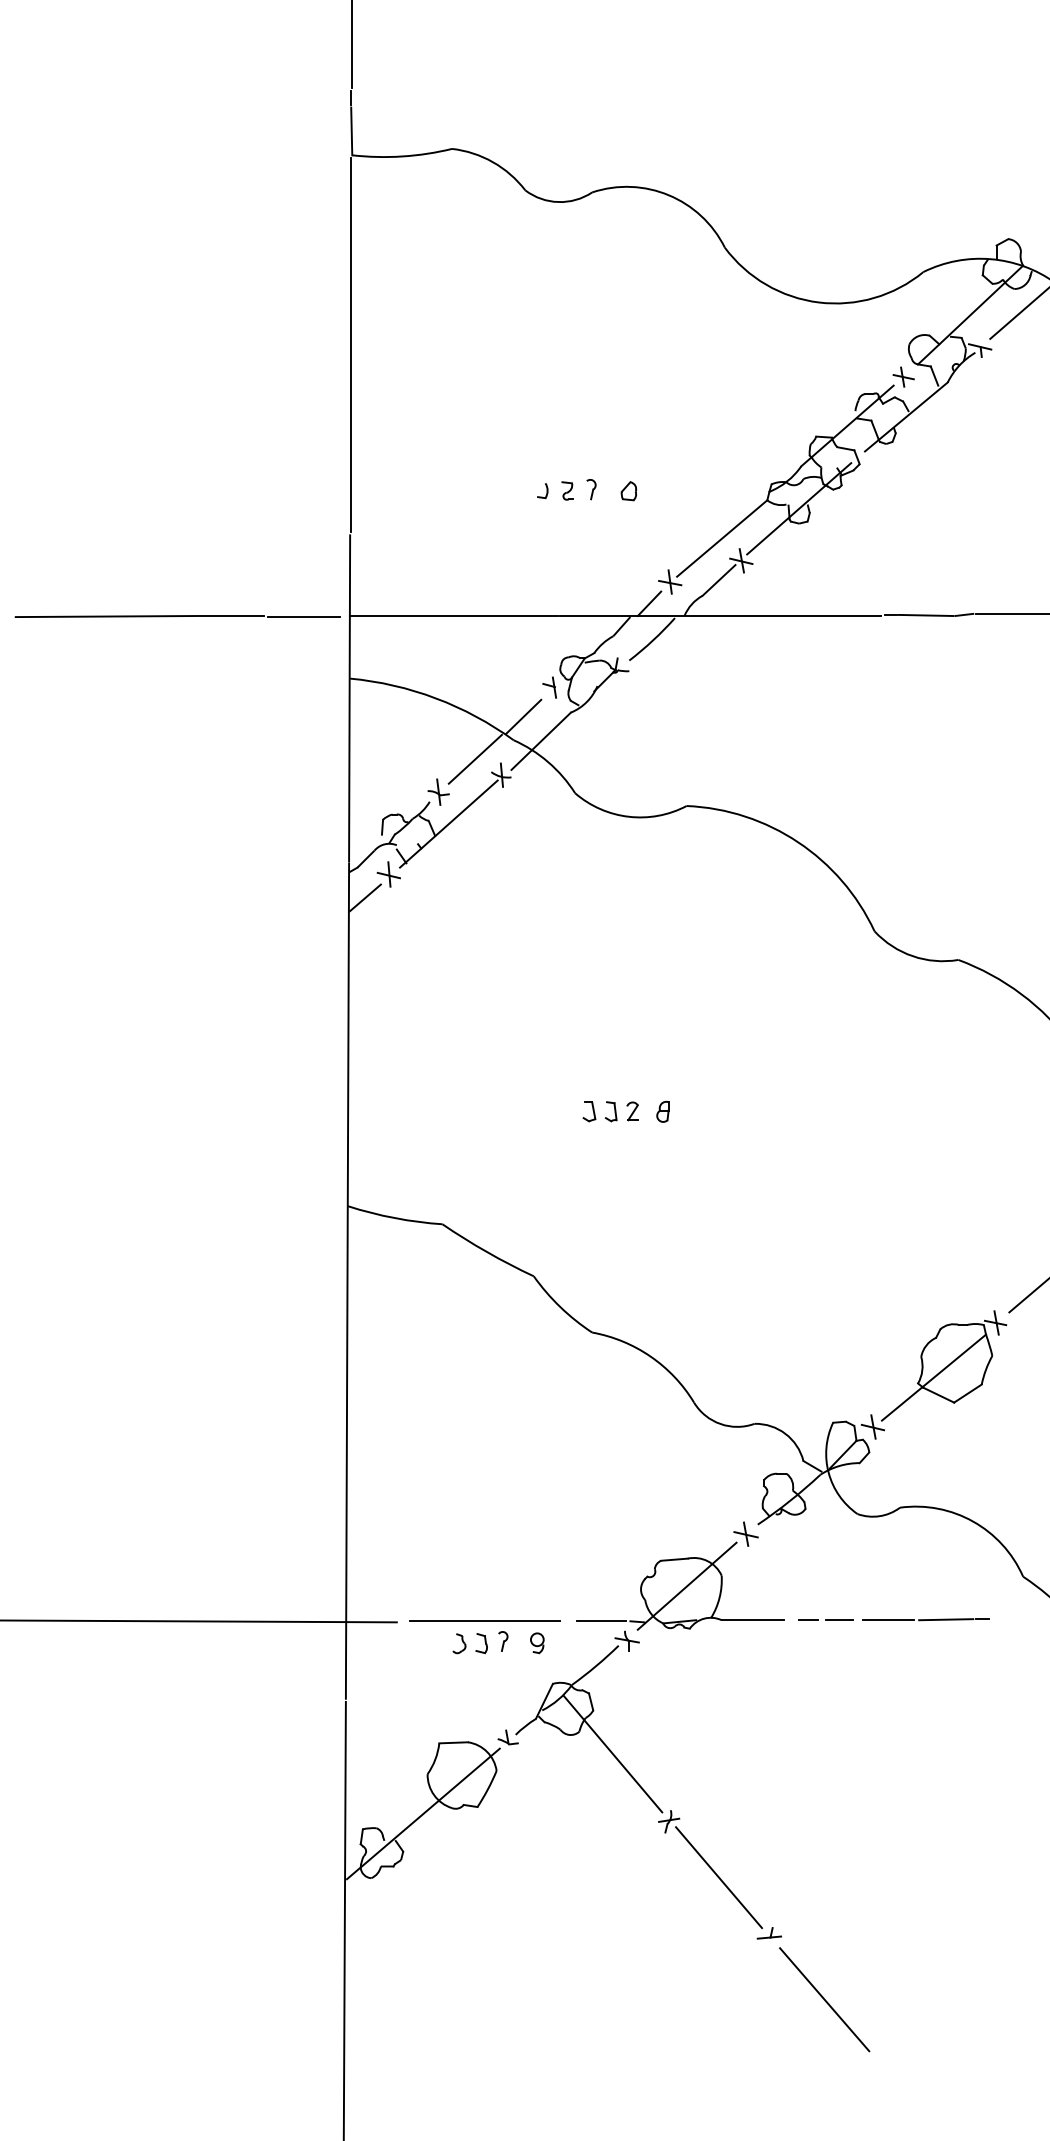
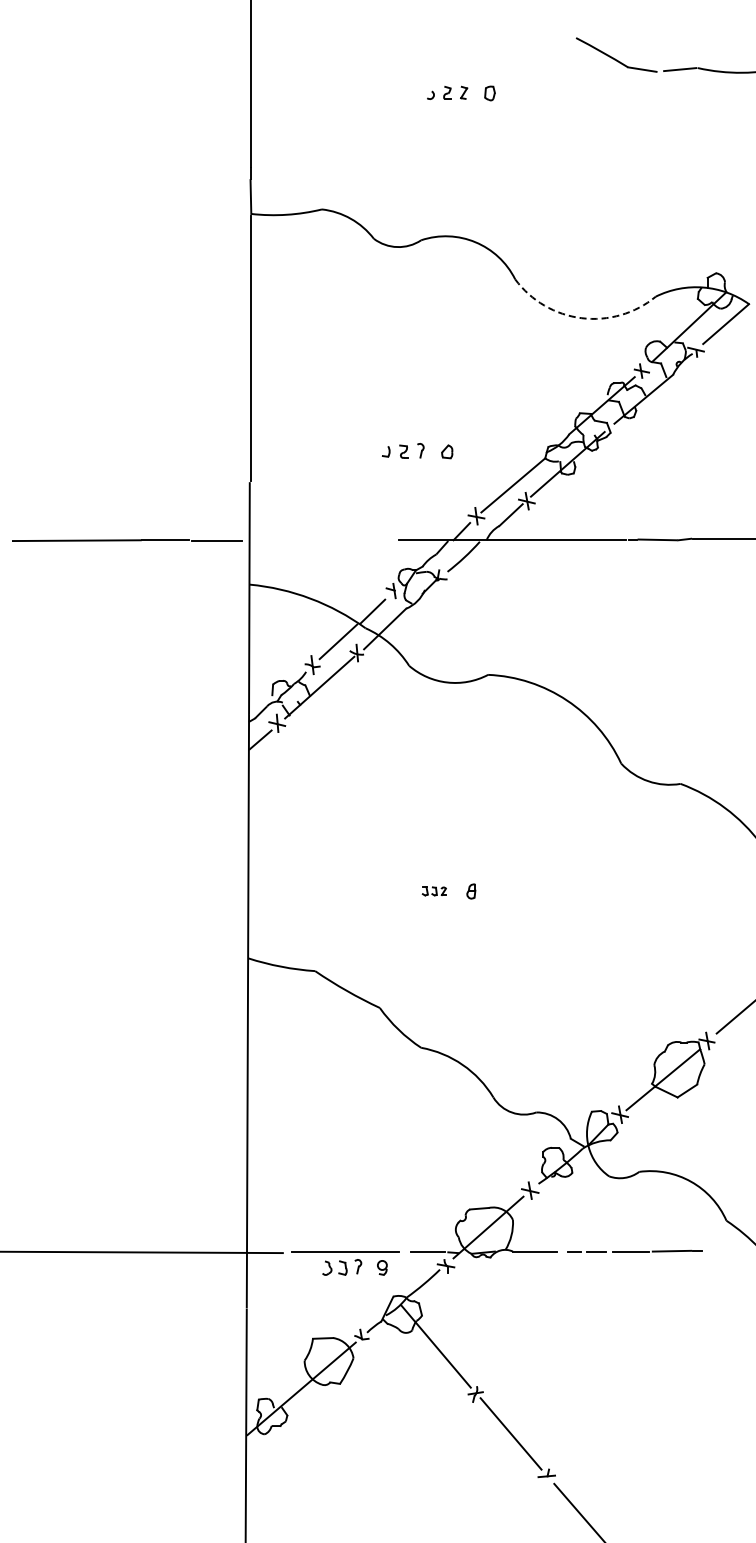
arc: (818, 302) -> (581, 318), solid -> dashed
line: (454, 616) -> (323, 540), removed
part: (610, 1111) -> (434, 891), size x0.6

